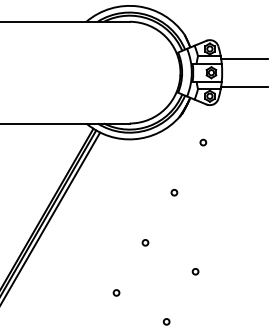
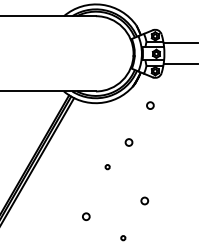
circle: (203, 142) -> (150, 105), size x1.6
circle: (174, 192) -> (129, 142), size x1.6
circle: (145, 242) -> (107, 166), moved
circle: (195, 271) -> (144, 200), size x1.6
circle: (116, 292) -> (86, 216), size x1.6

